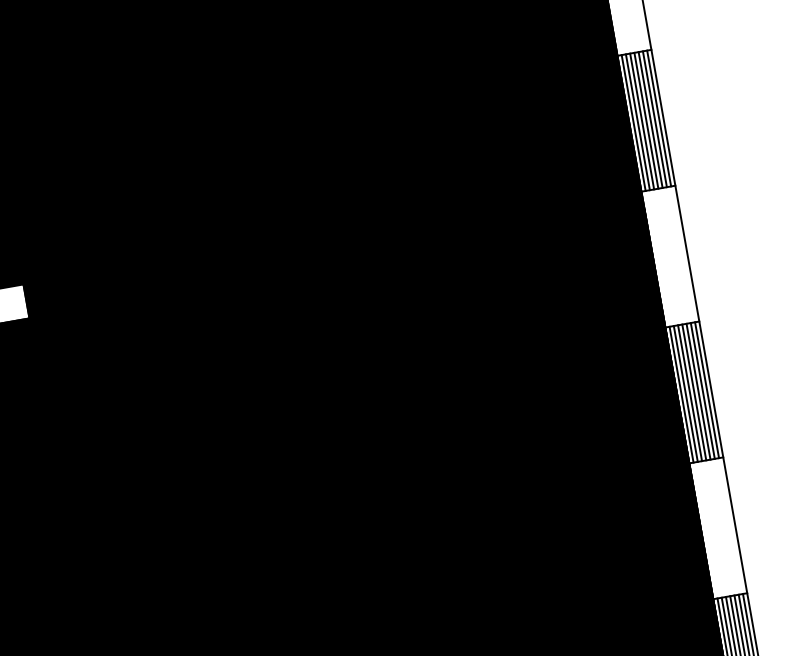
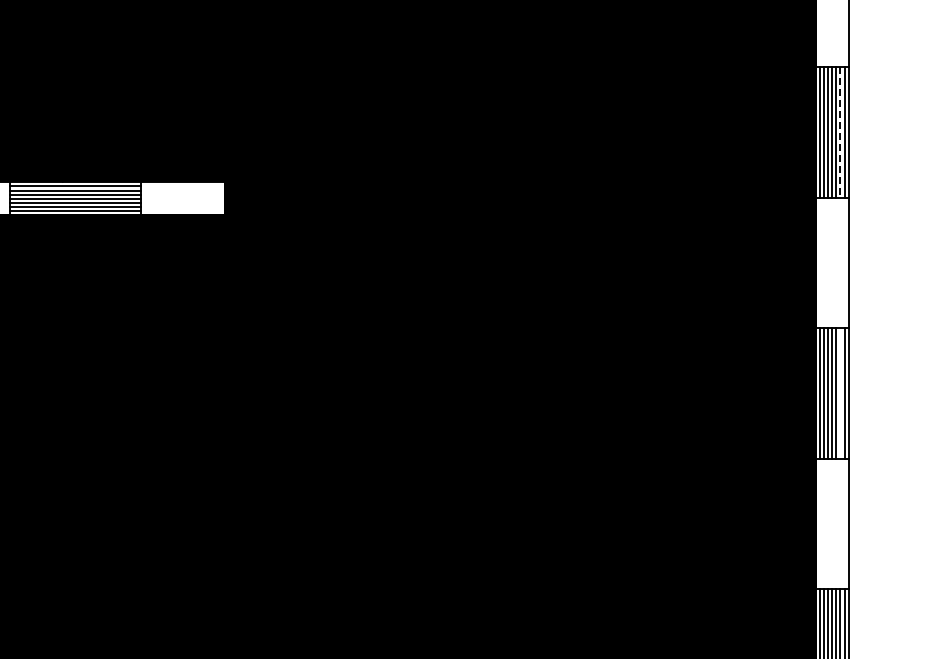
line: (655, 119) -> (840, 132), solid -> dashed
line: (702, 391) -> (840, 393), removed

